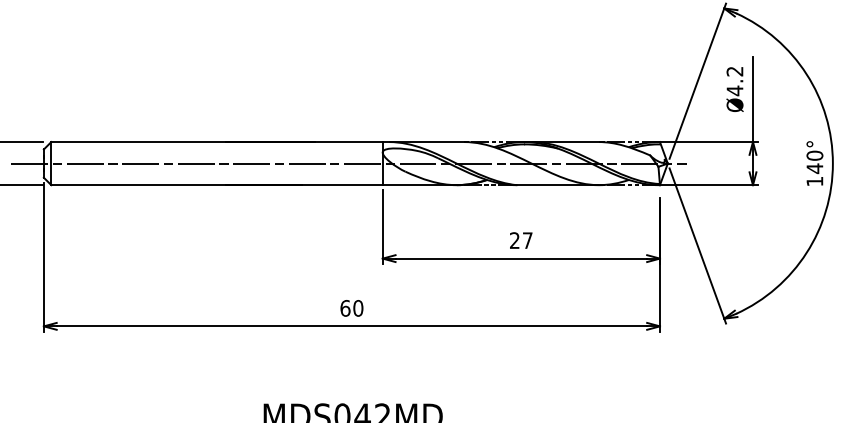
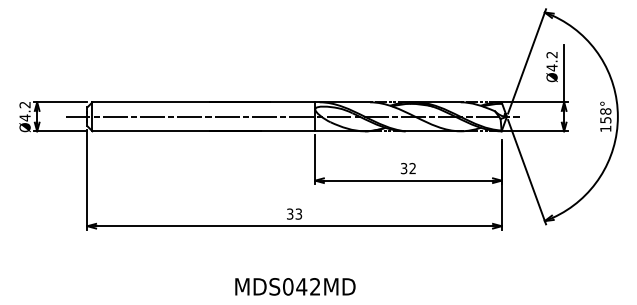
text: (814, 161) -> (605, 115), 140° -> 158°
text: (519, 240) -> (407, 168), 27 -> 32
text: (351, 307) -> (294, 213), 60 -> 33

